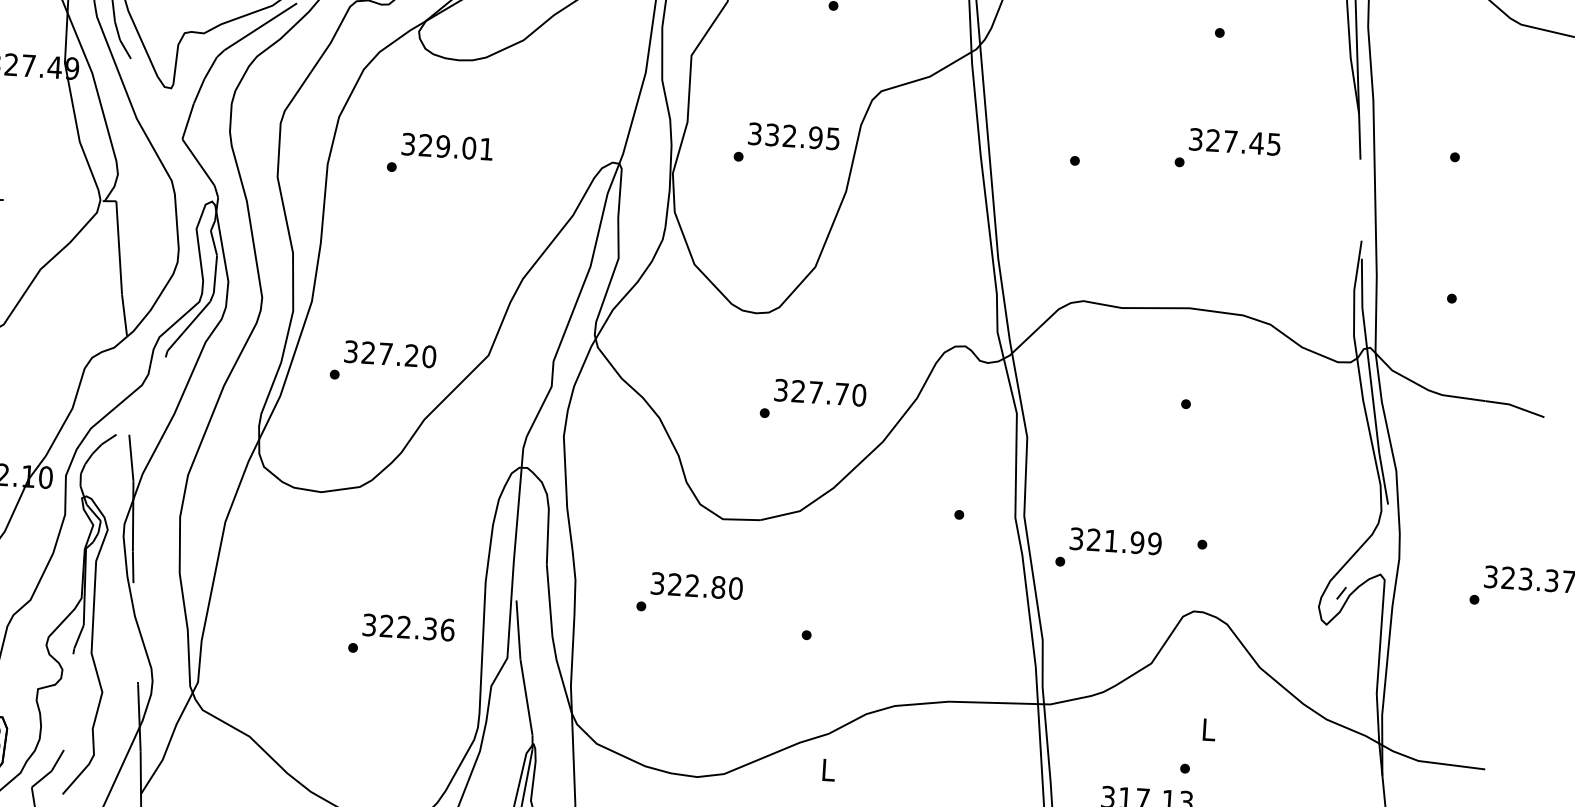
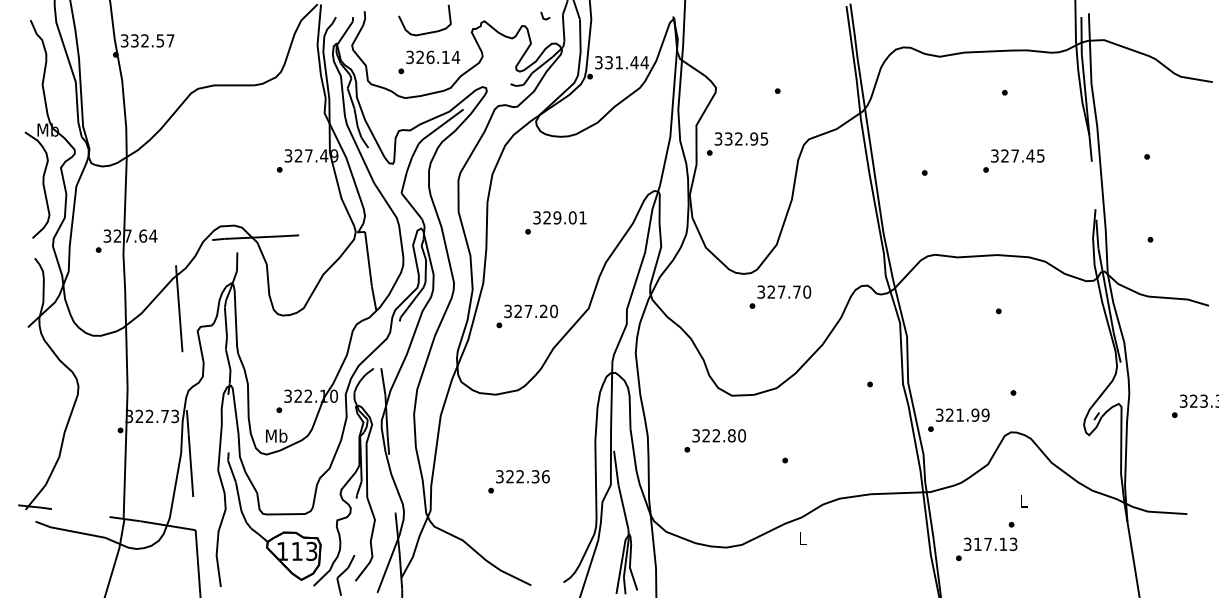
text: (786, 143) -> (737, 143), moved
text: (439, 154) -> (555, 222), moved
text: (813, 399) -> (780, 296), moved
text: (1108, 548) -> (958, 419), moved
text: (400, 635) -> (518, 481), moved

